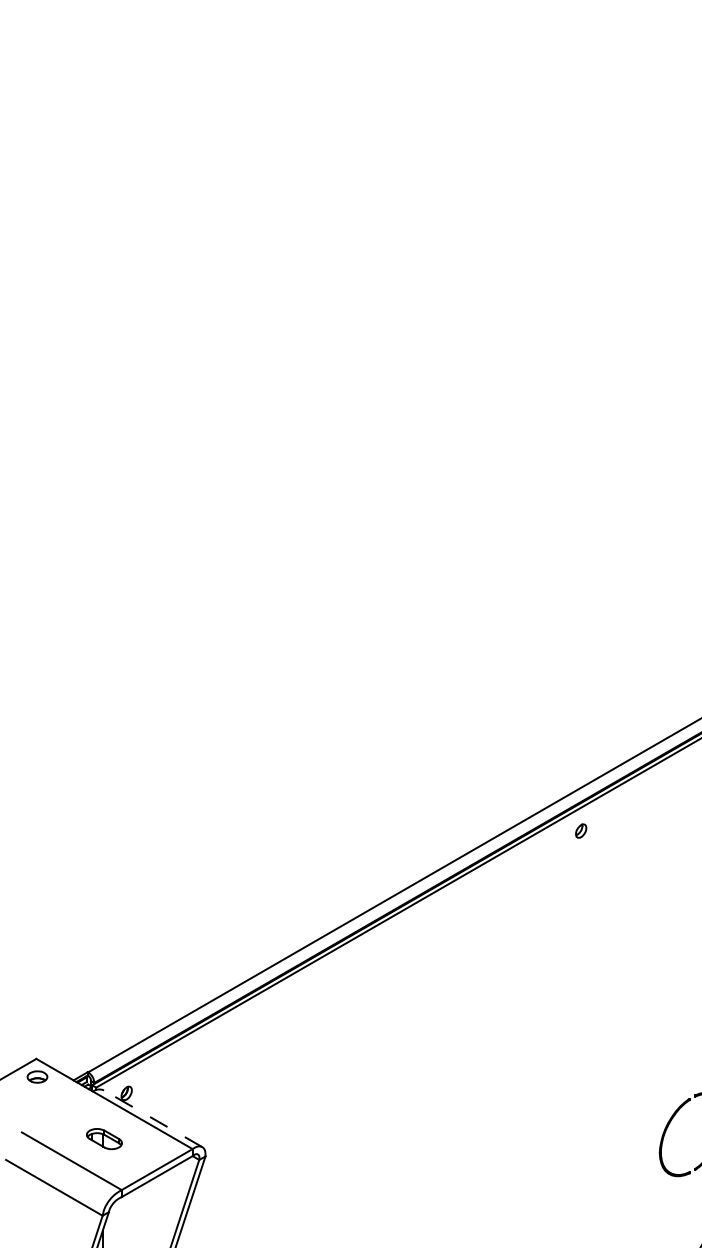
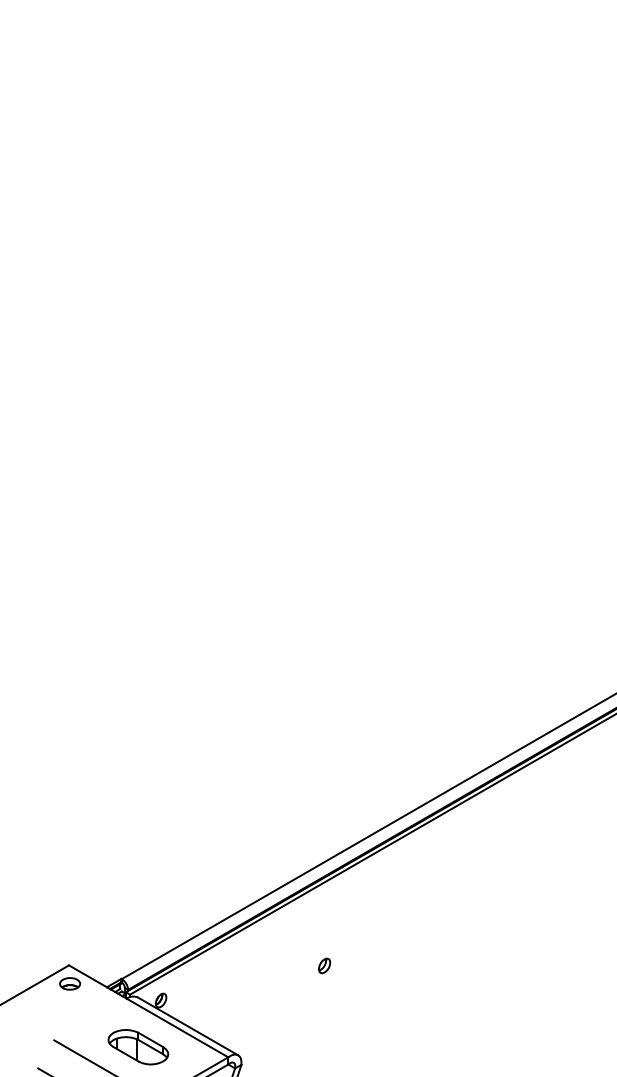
part: (286, 1059) -> (324, 965), added
line: (153, 1118) -> (188, 1026), dashed -> solid
part: (104, 1138) -> (138, 1046), size x1.67

